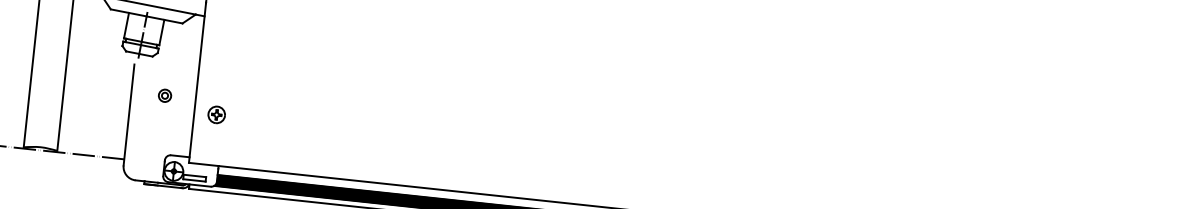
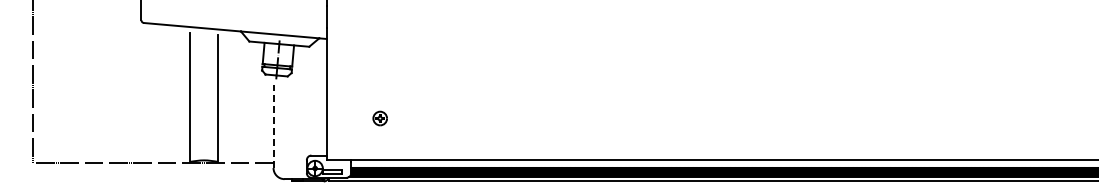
part: (165, 95) -> (301, 107), removed
part: (215, 114) -> (379, 118), moved
line: (128, 115) -> (273, 126), solid -> dashed

